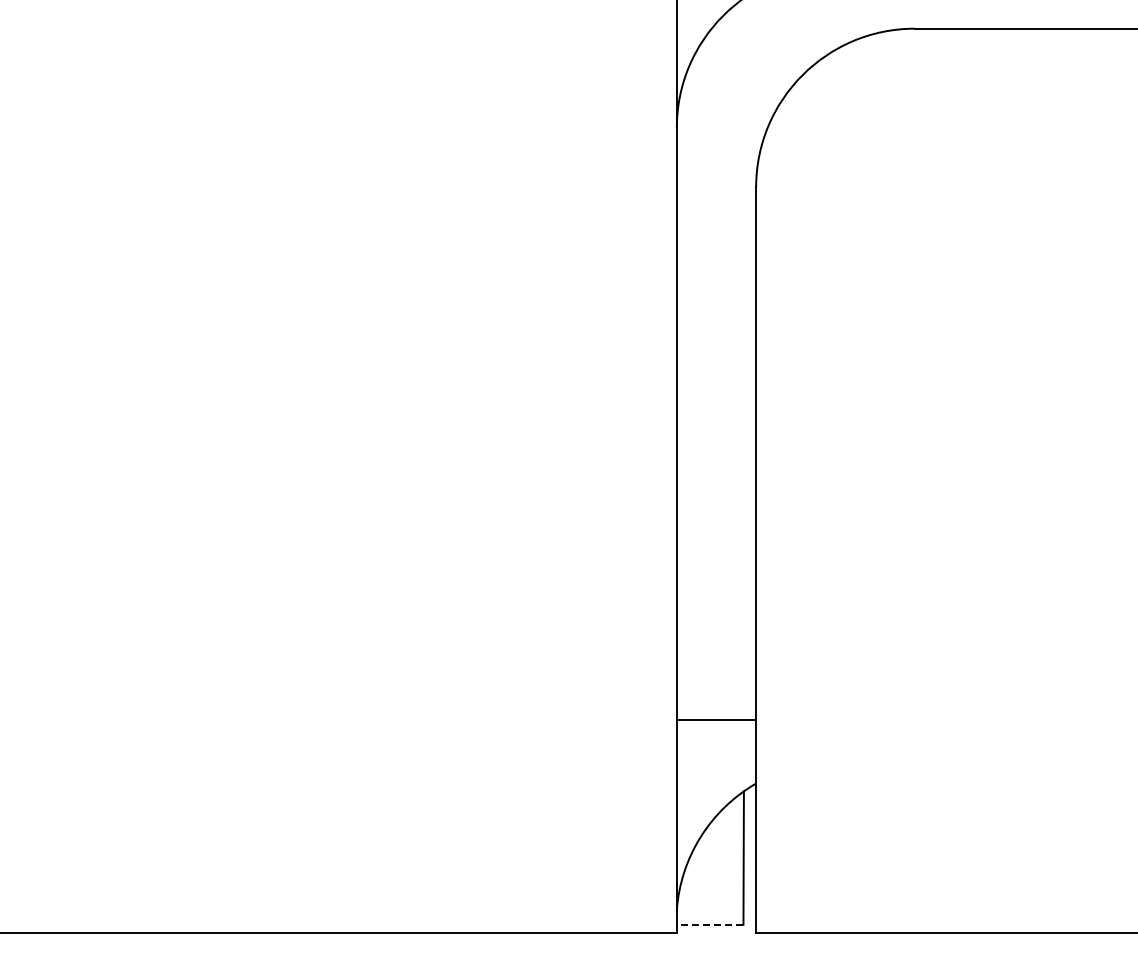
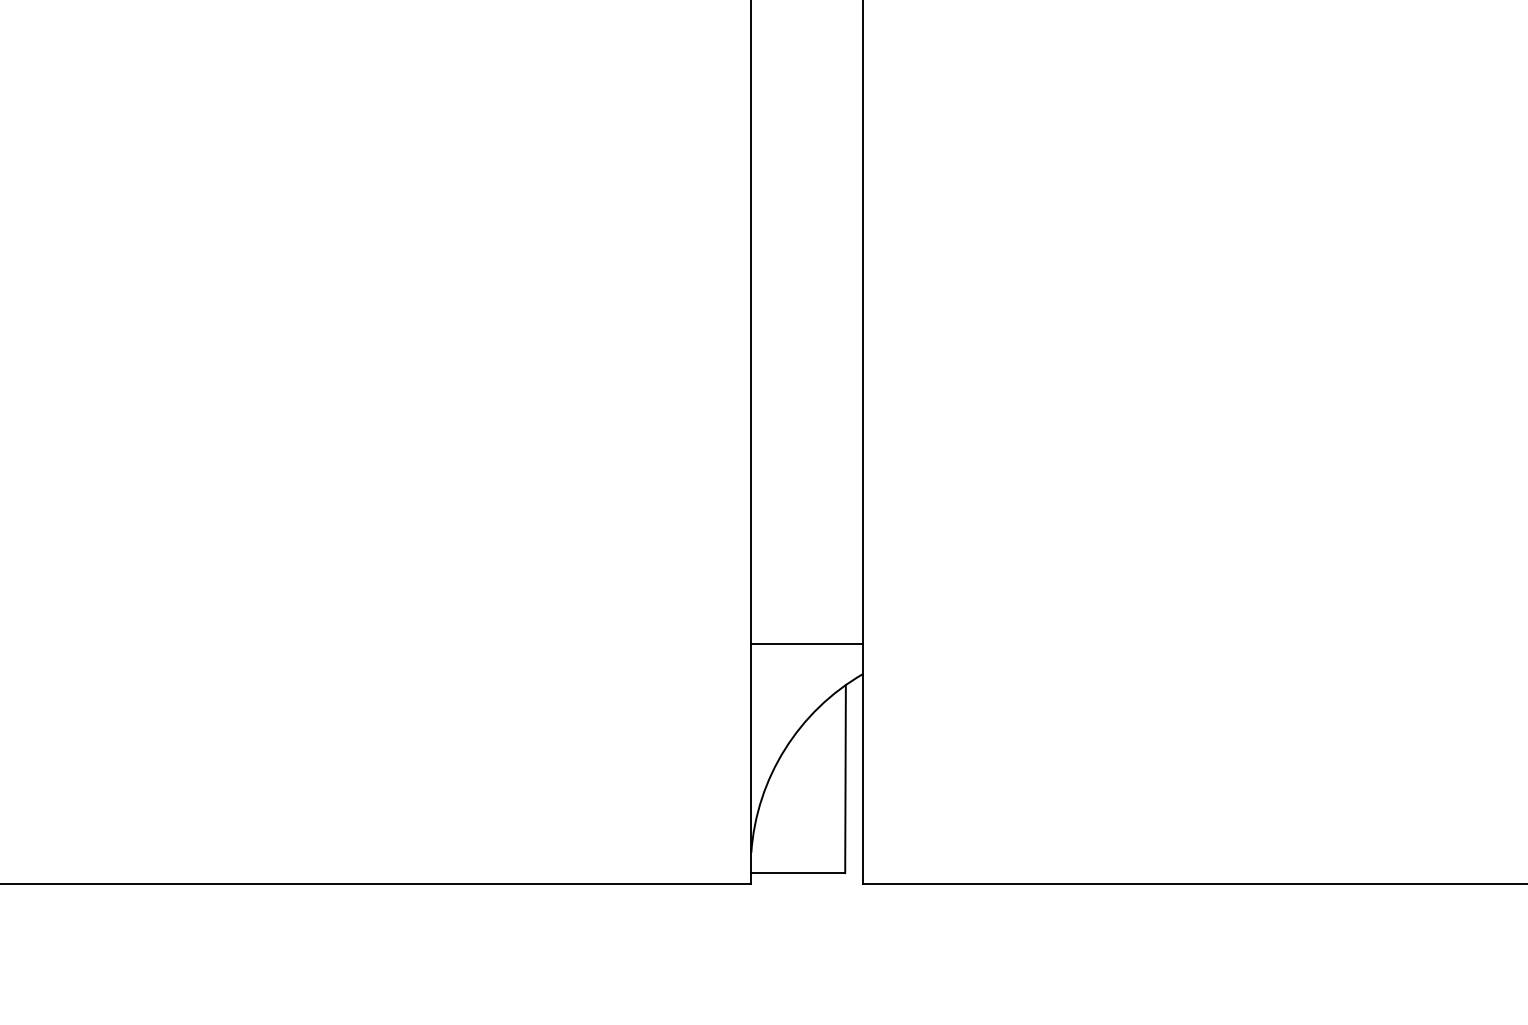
line: (716, 720) -> (807, 644), moved
line: (709, 924) -> (797, 872), dashed -> solid

